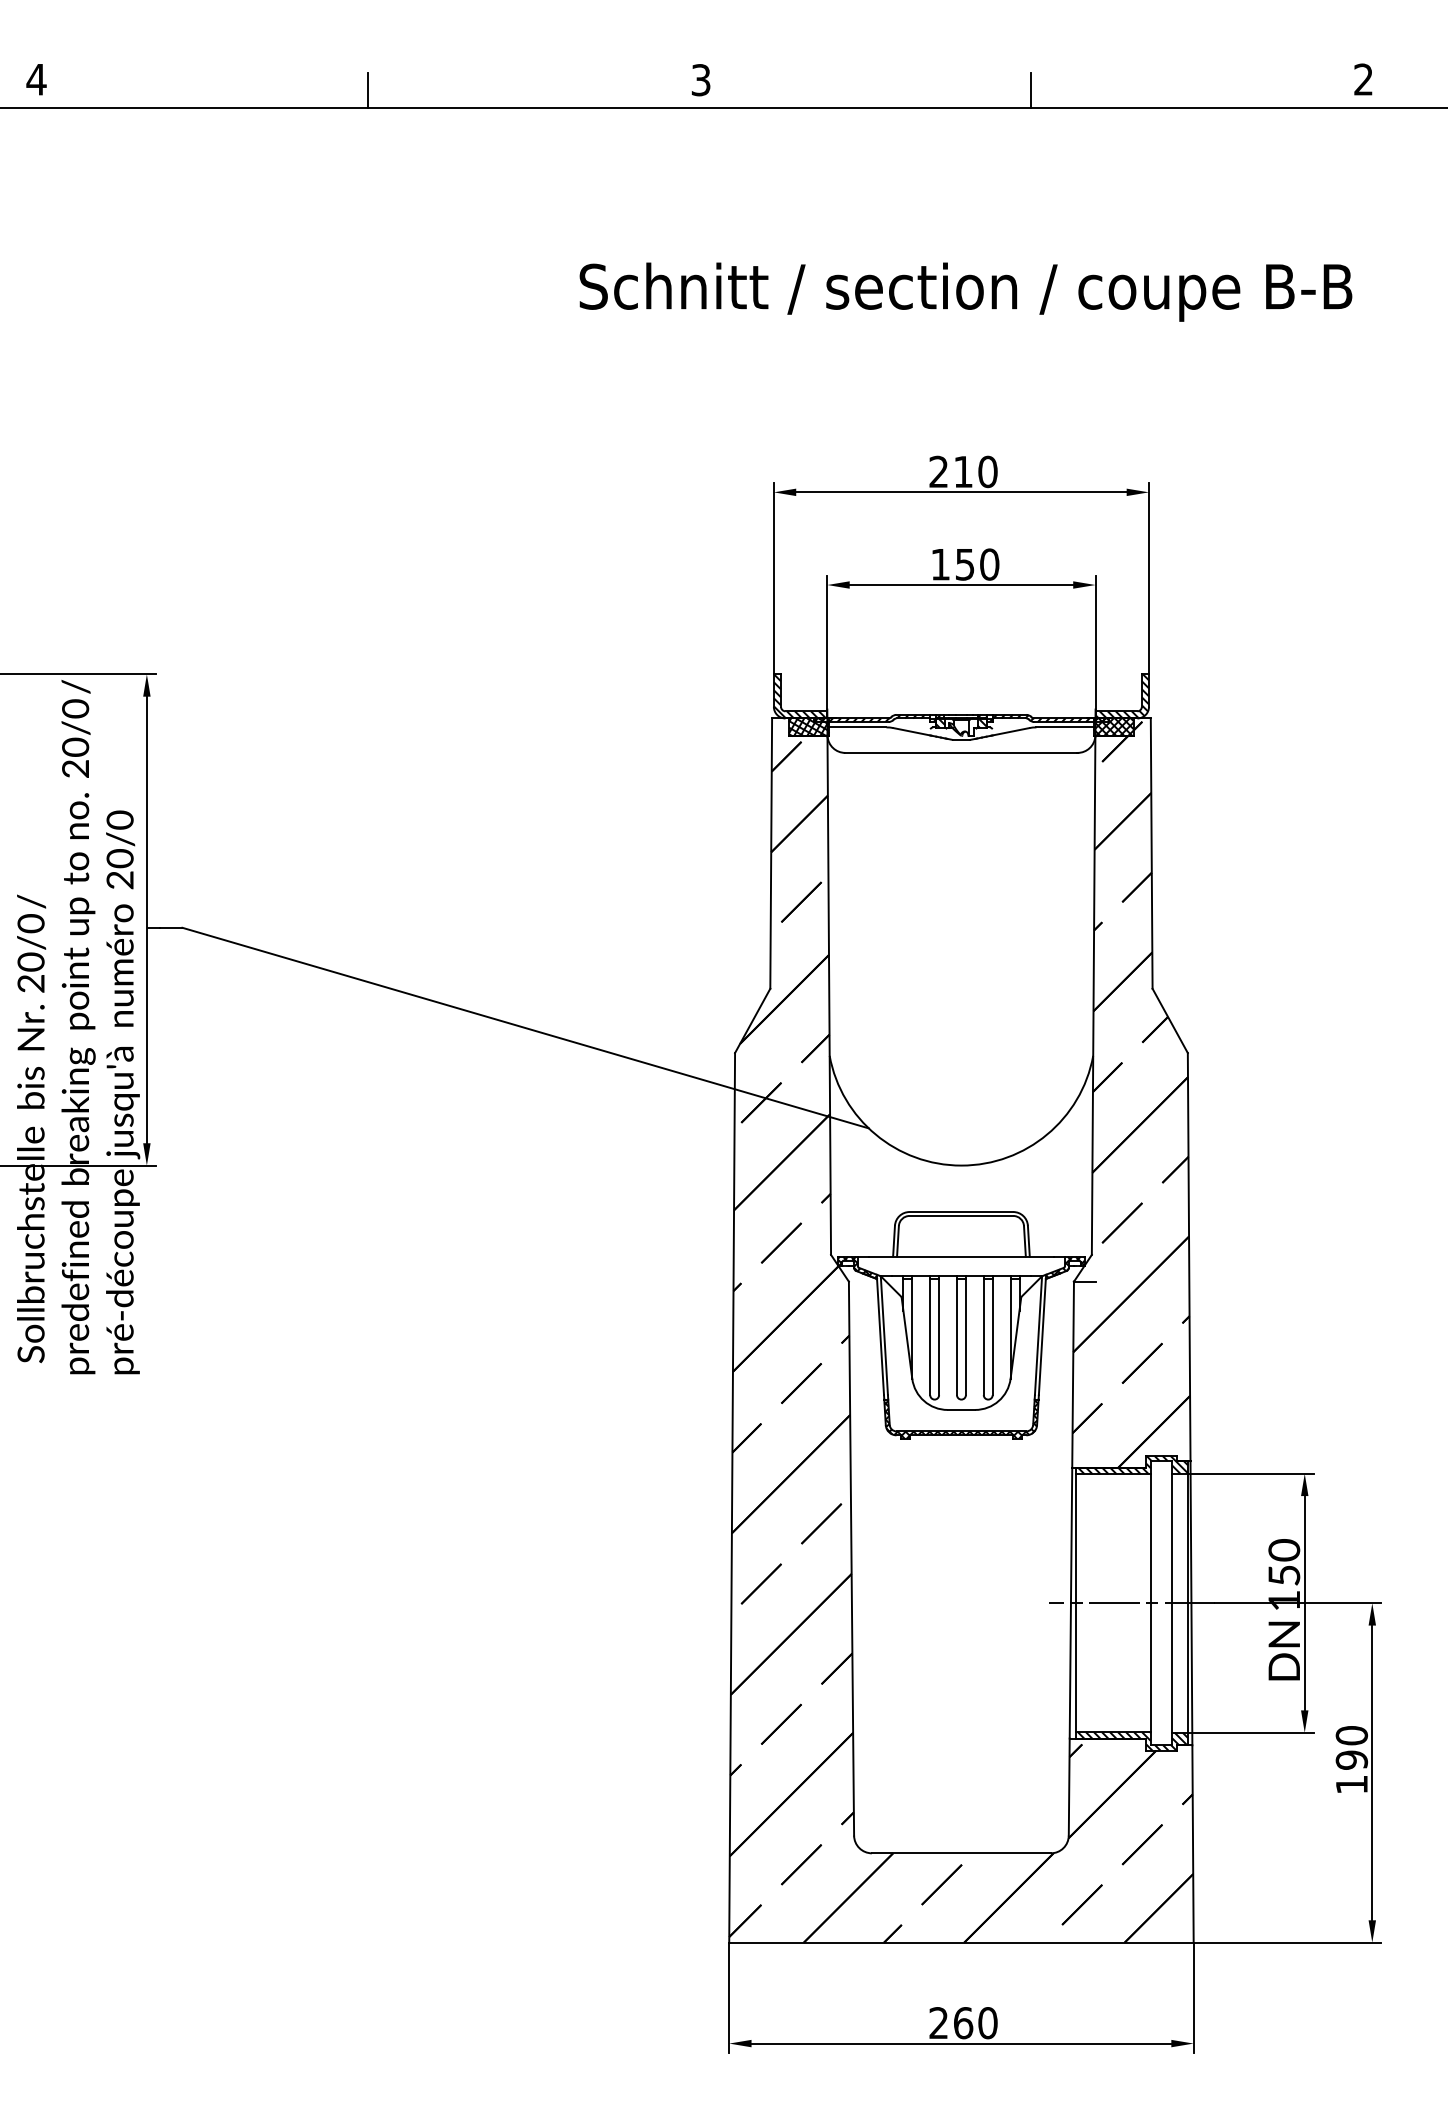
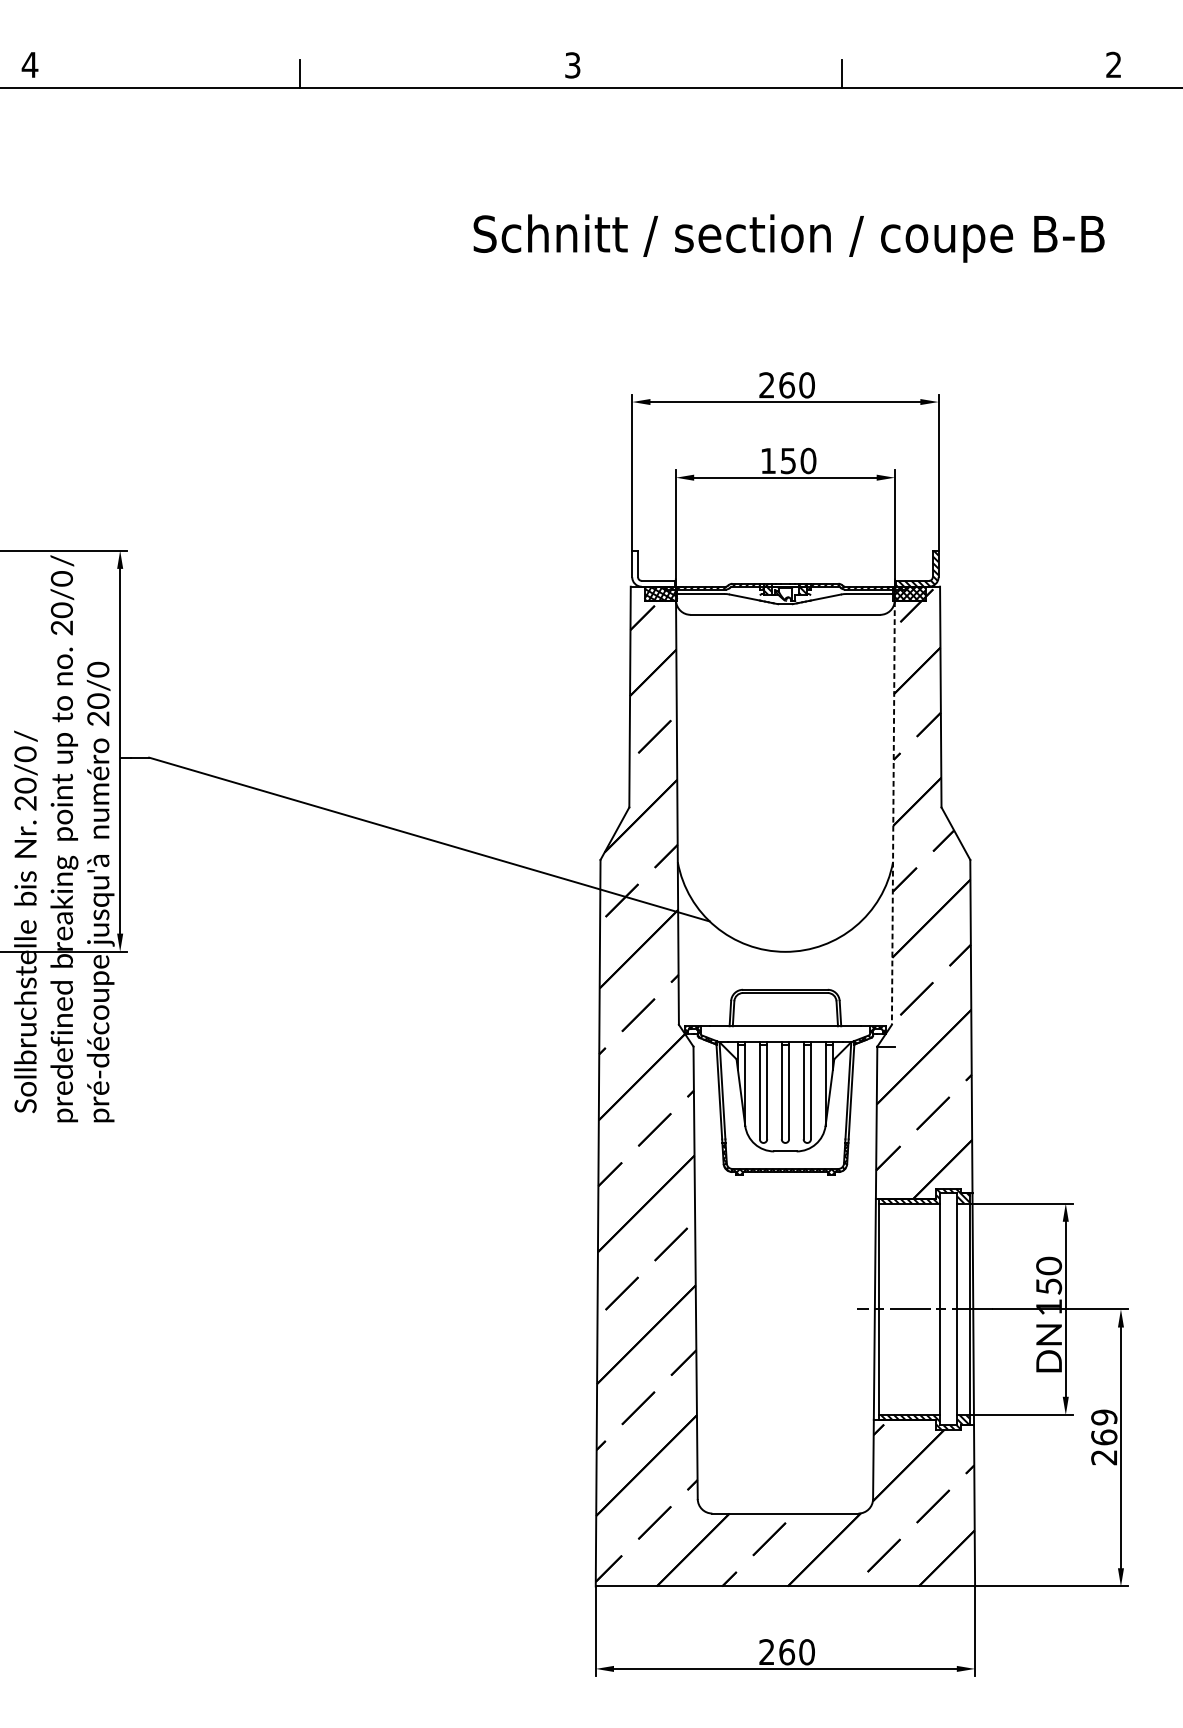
text: (963, 471) -> (787, 385), 210 -> 260
hatch: (799, 696) -> (653, 568), removed
line: (1093, 996) -> (893, 813), solid -> dashed
text: (1351, 1760) -> (1103, 1437), 190 -> 269

